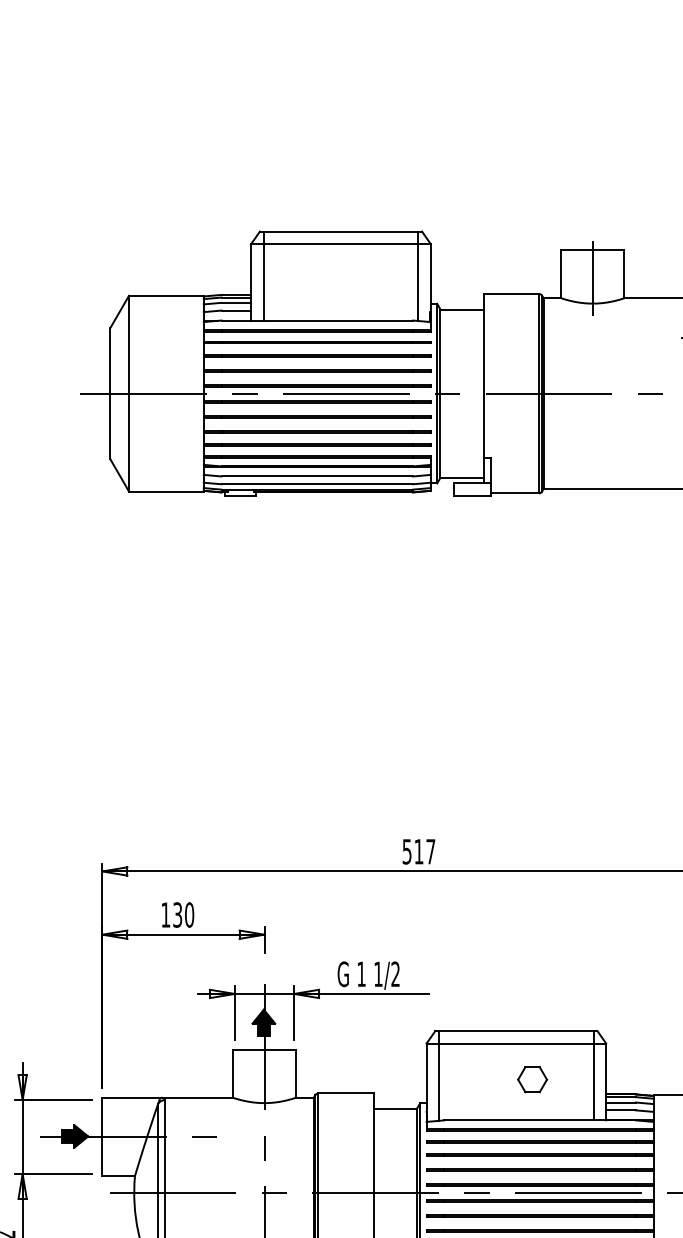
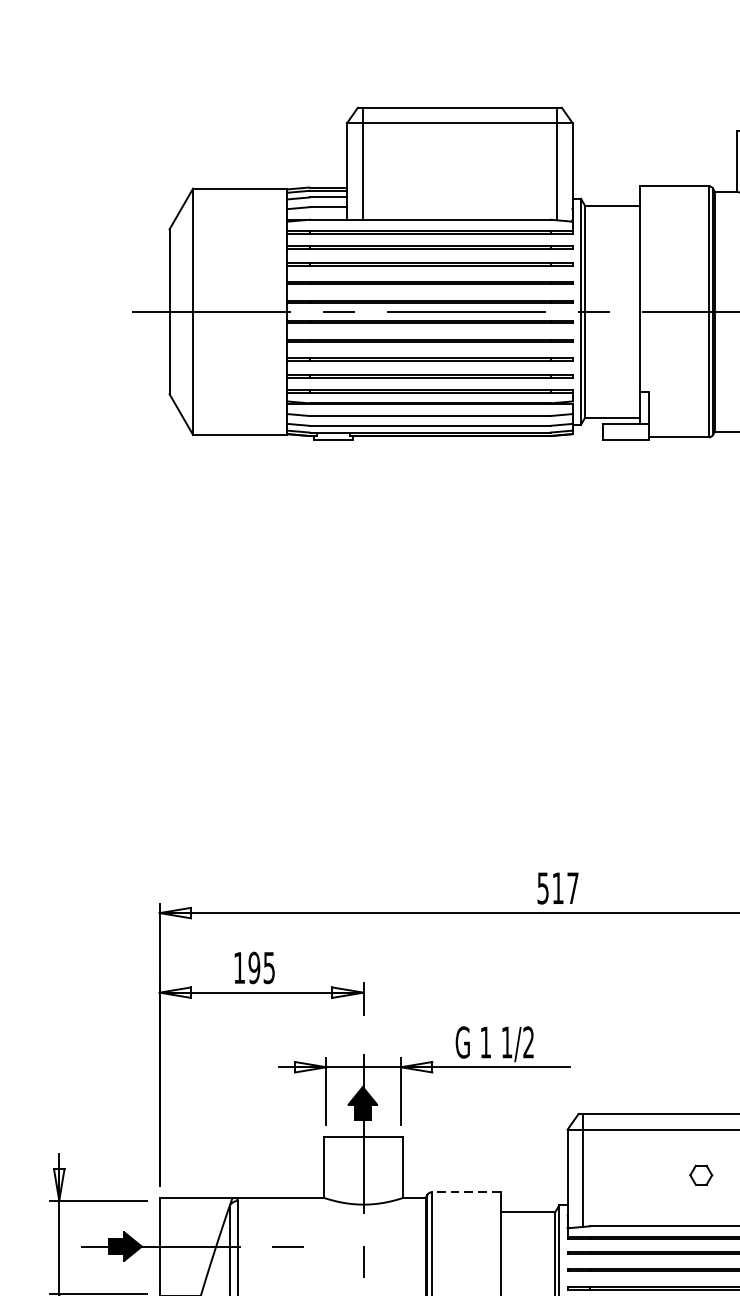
text: (183, 914) -> (261, 967), 130 -> 195
part: (532, 1079) -> (700, 1174), size x0.6
line: (346, 1093) -> (466, 1192), solid -> dashed

